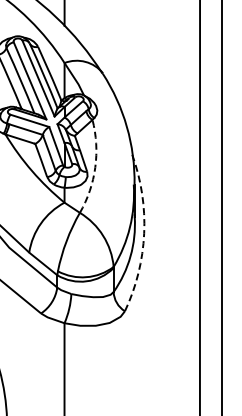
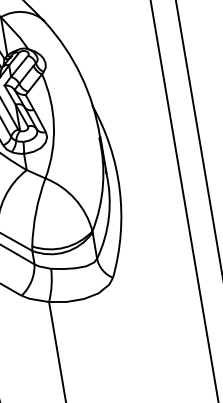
arc: (95, 167) -> (54, 125), dashed -> solid
arc: (144, 233) -> (120, 189), dashed -> solid

